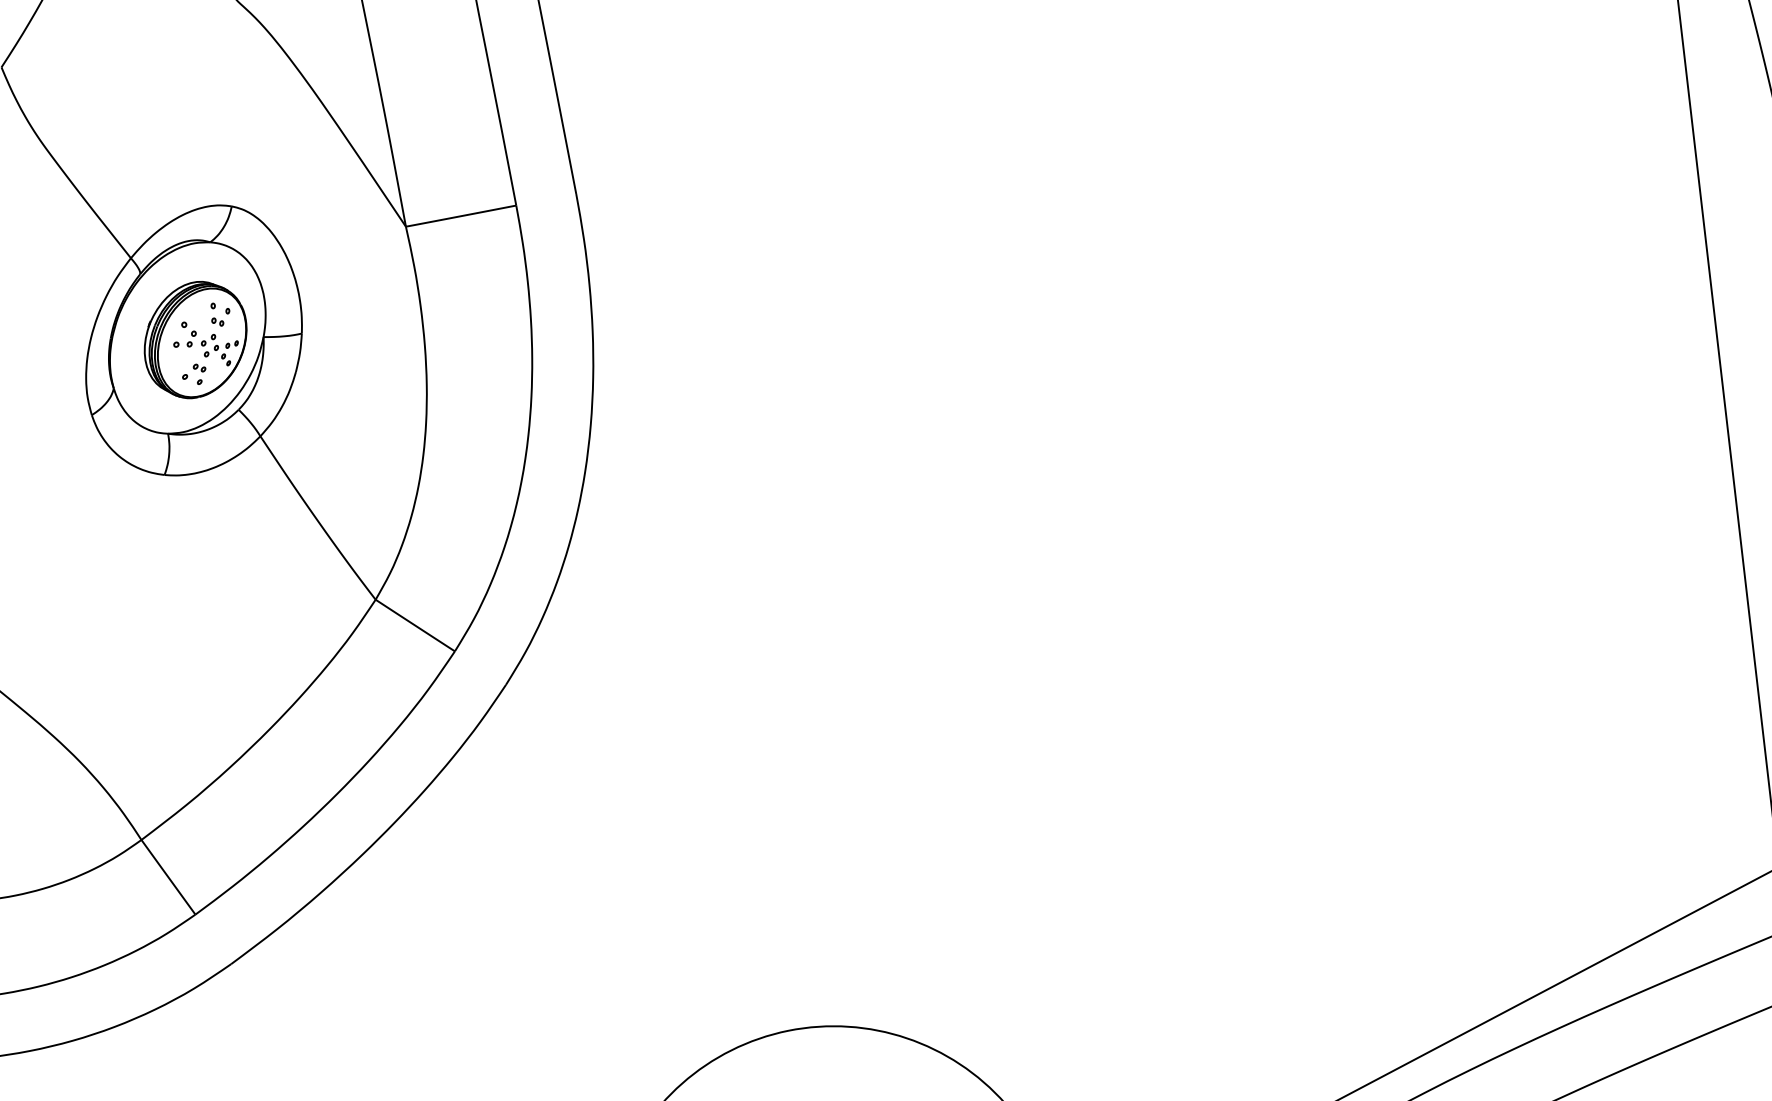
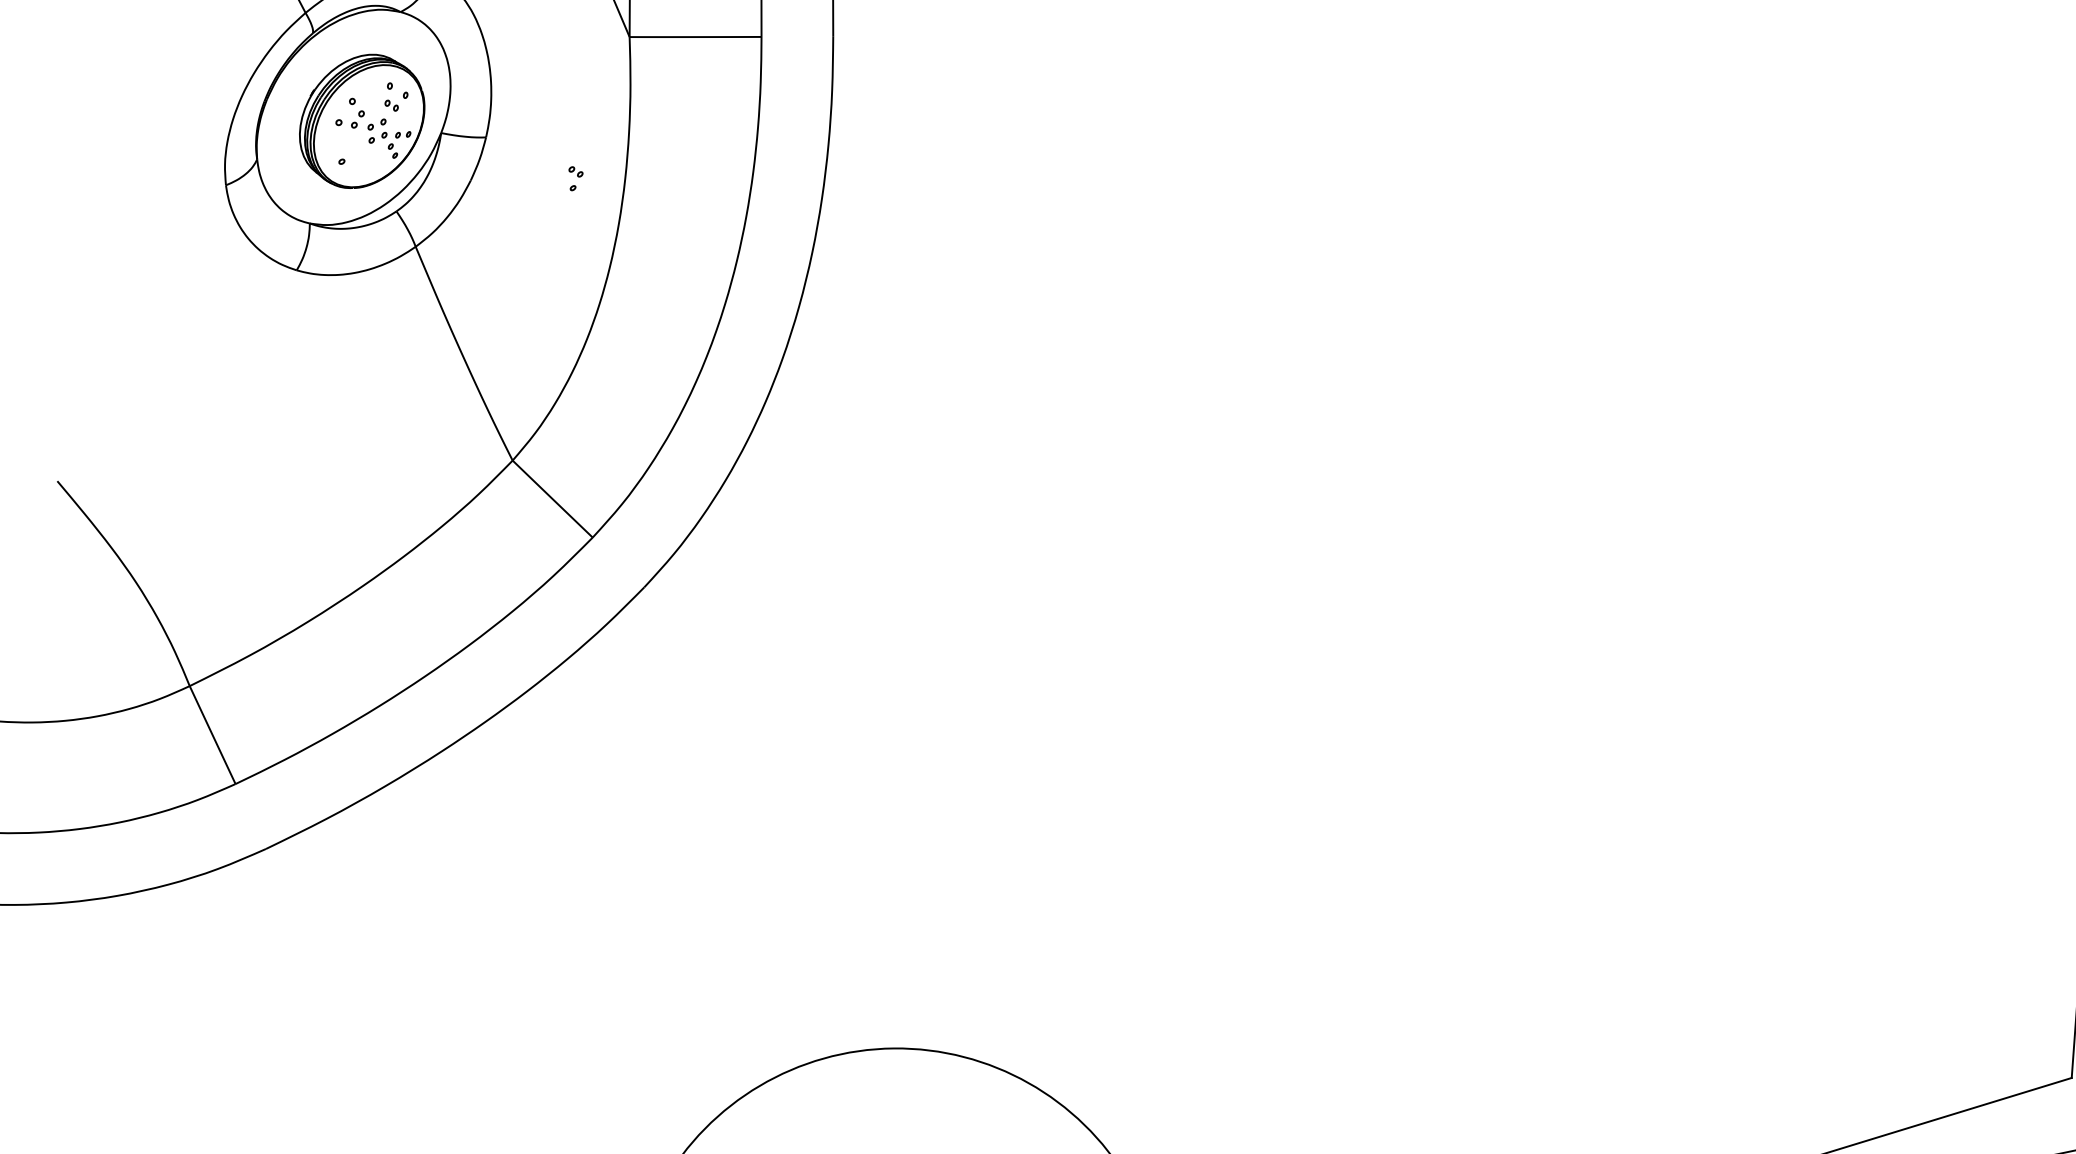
part: (199, 373) -> (574, 178), moved

